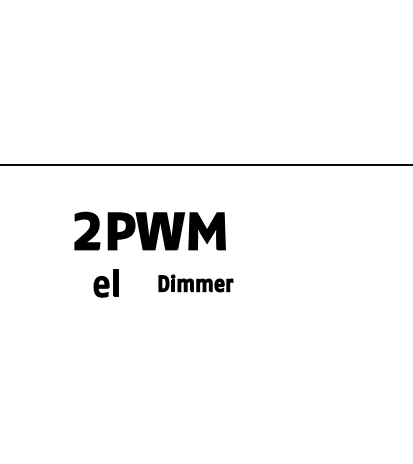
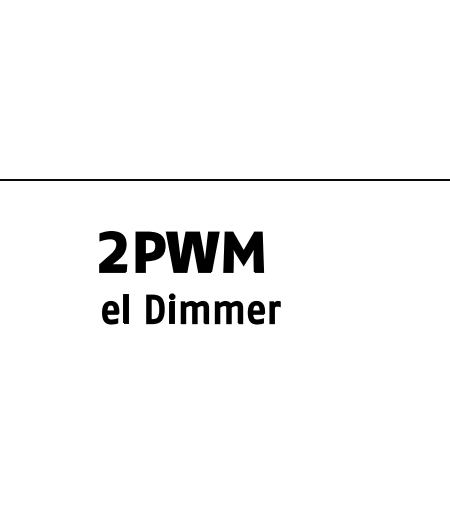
part: (150, 230) -> (181, 251), moved
part: (195, 282) -> (213, 308), size x1.67

